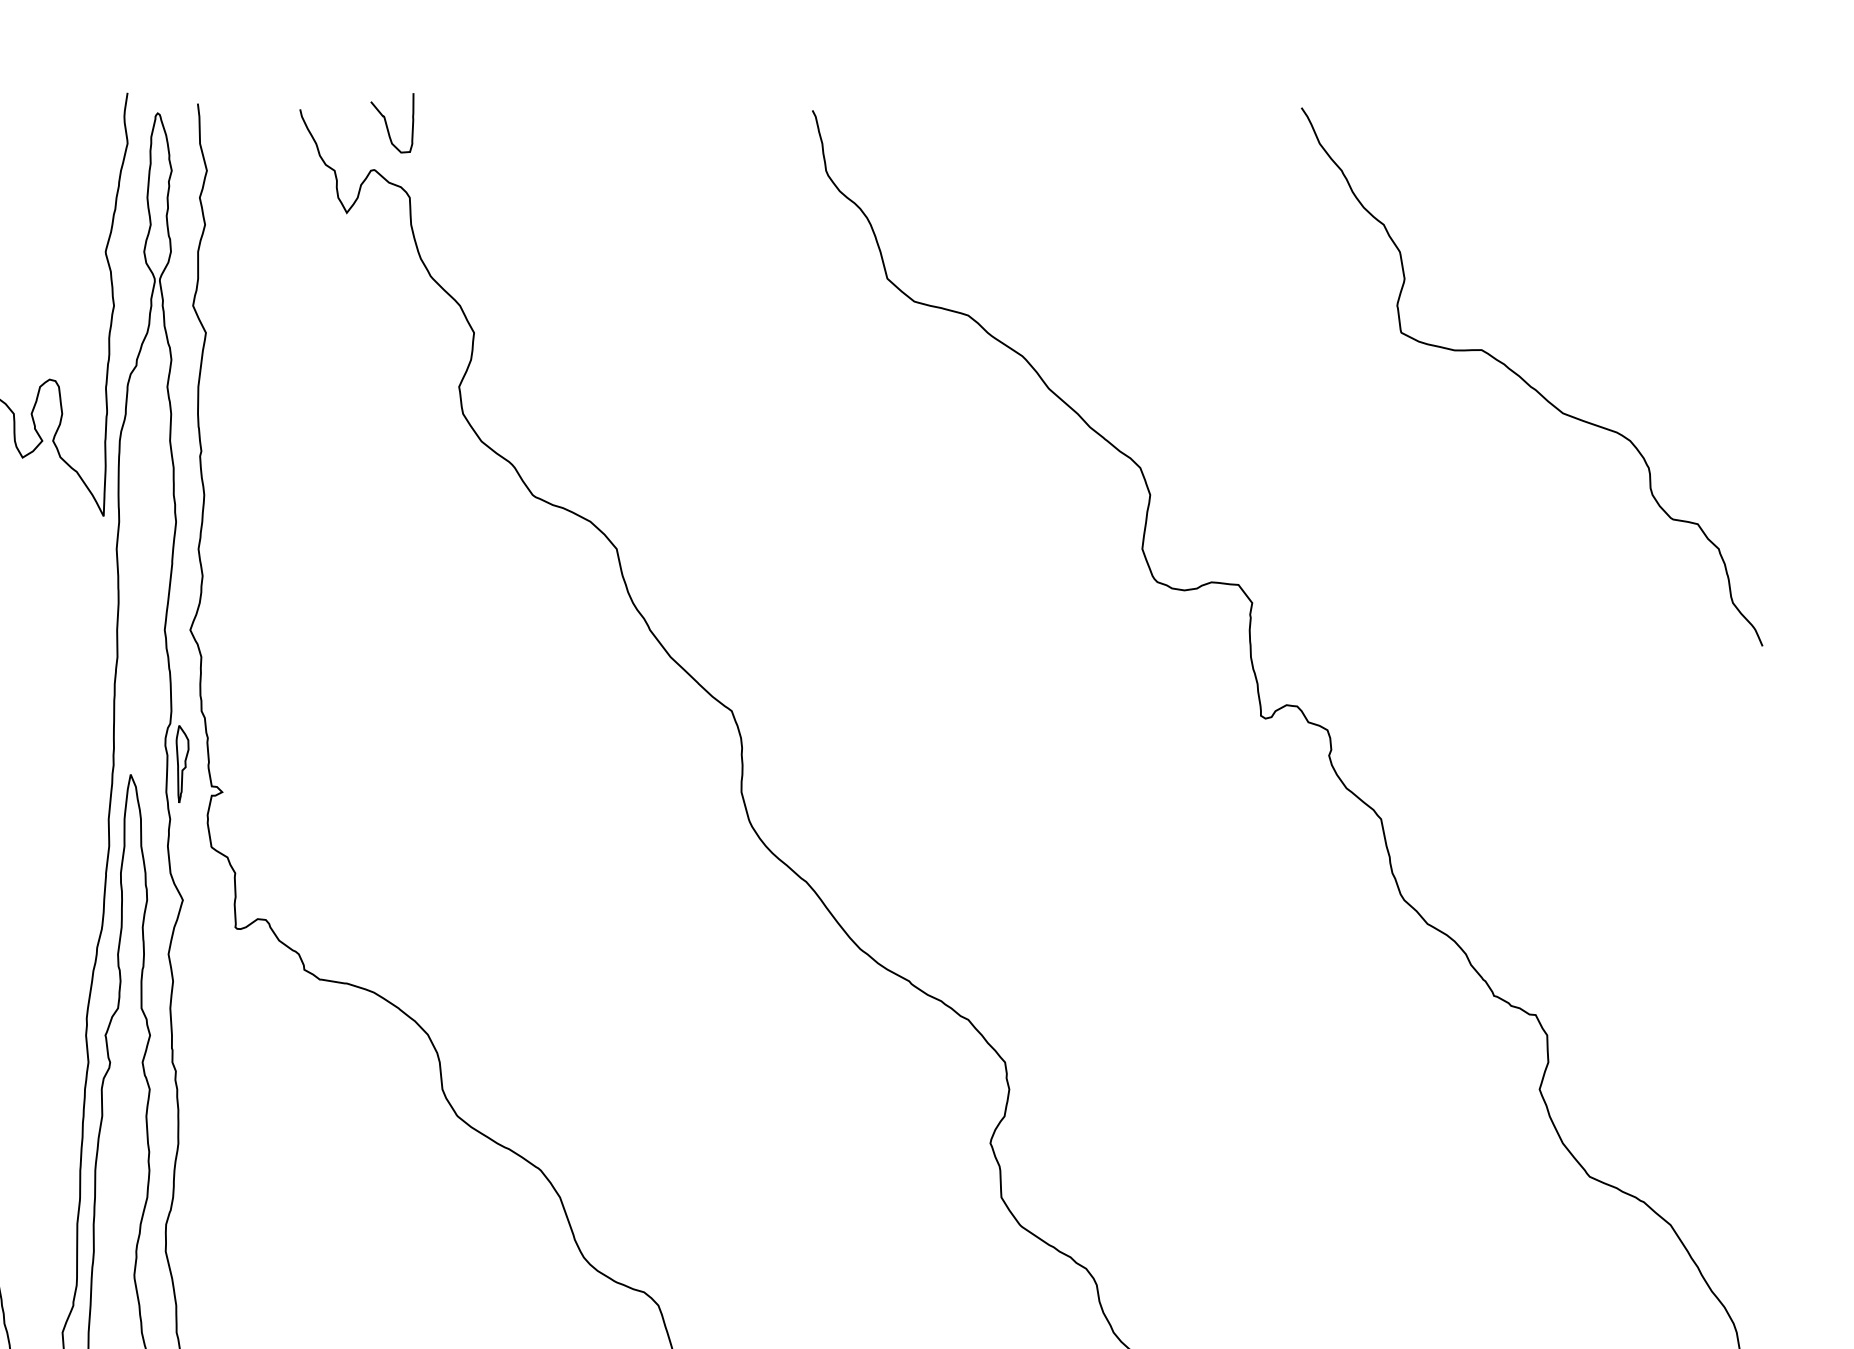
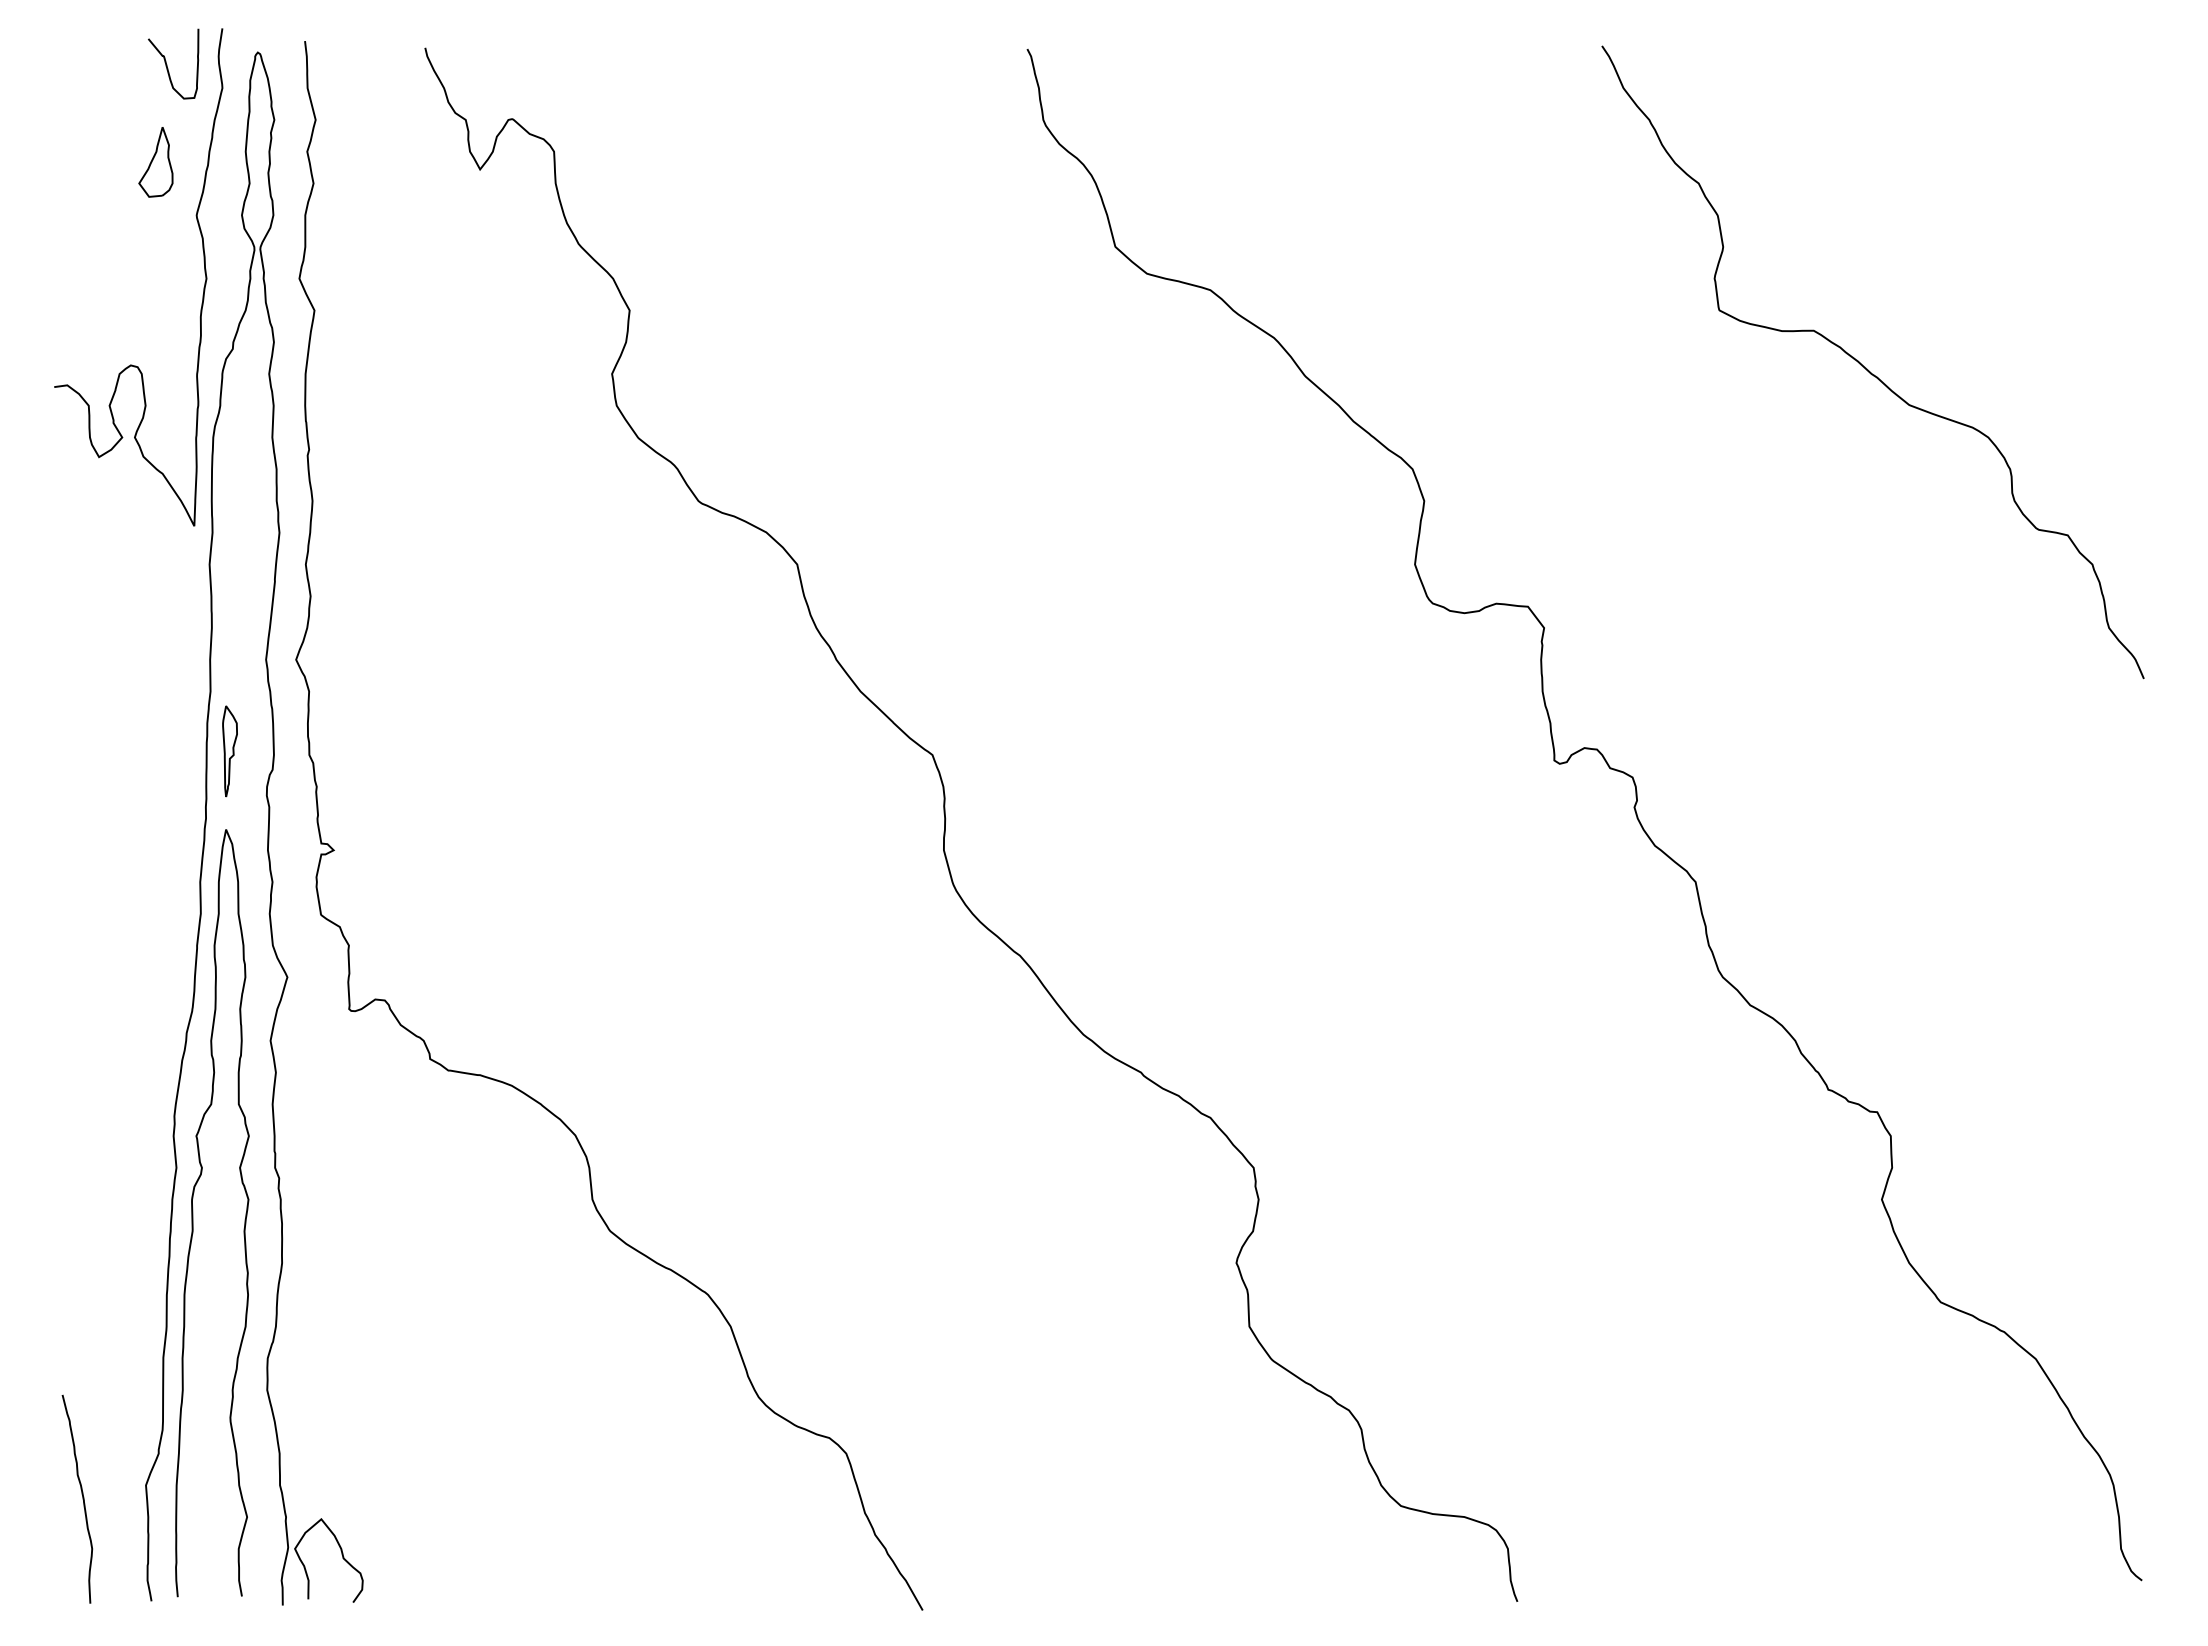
curve: (387, 123) -> (167, 64), moved
part: (70, 206) -> (155, 162), added
part: (182, 764) -> (229, 751), moved

